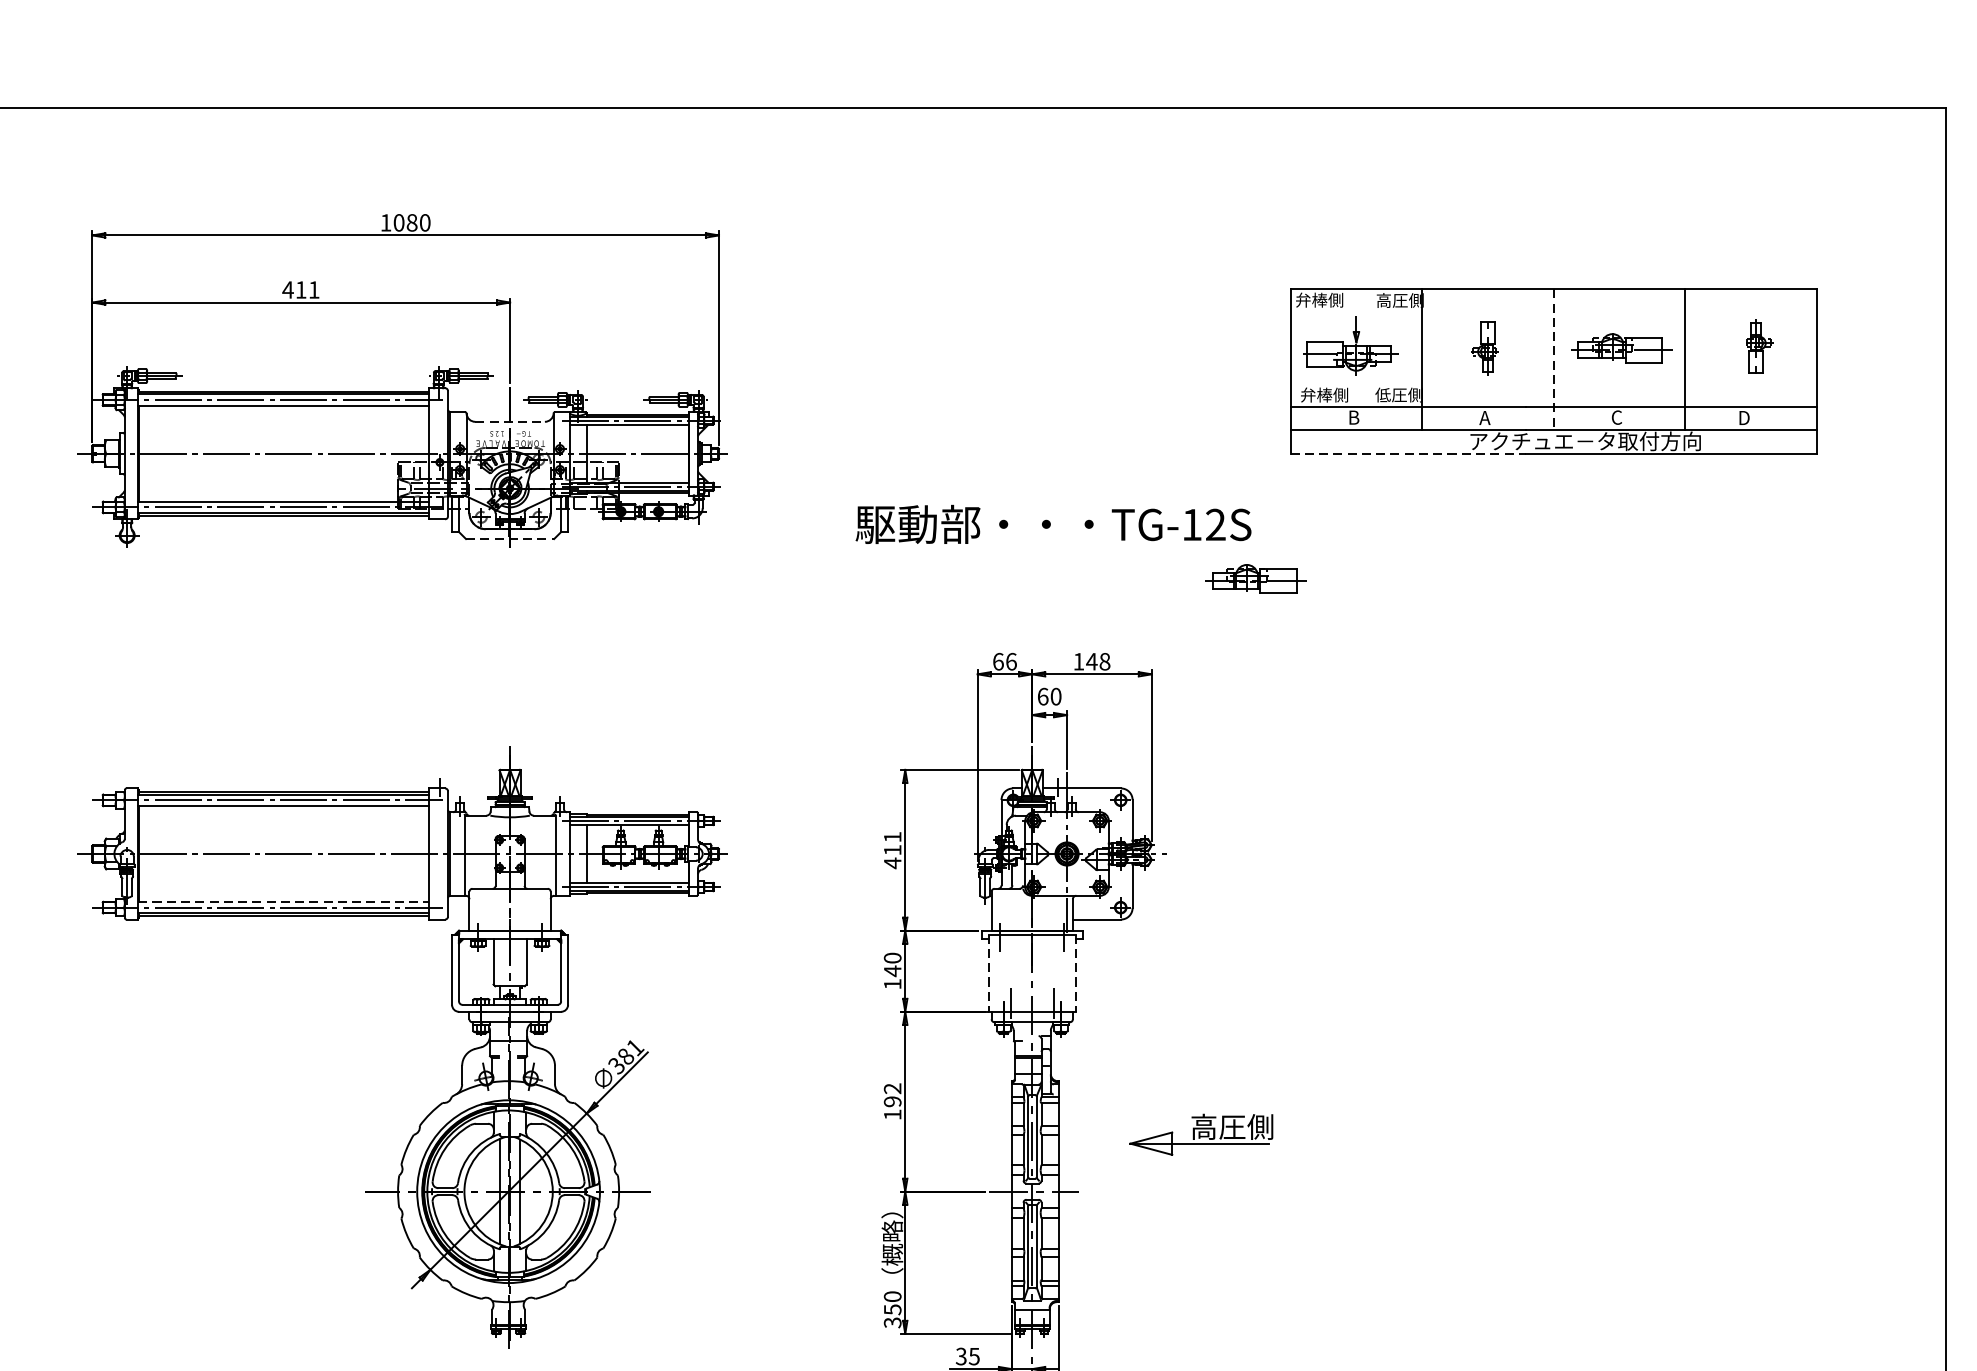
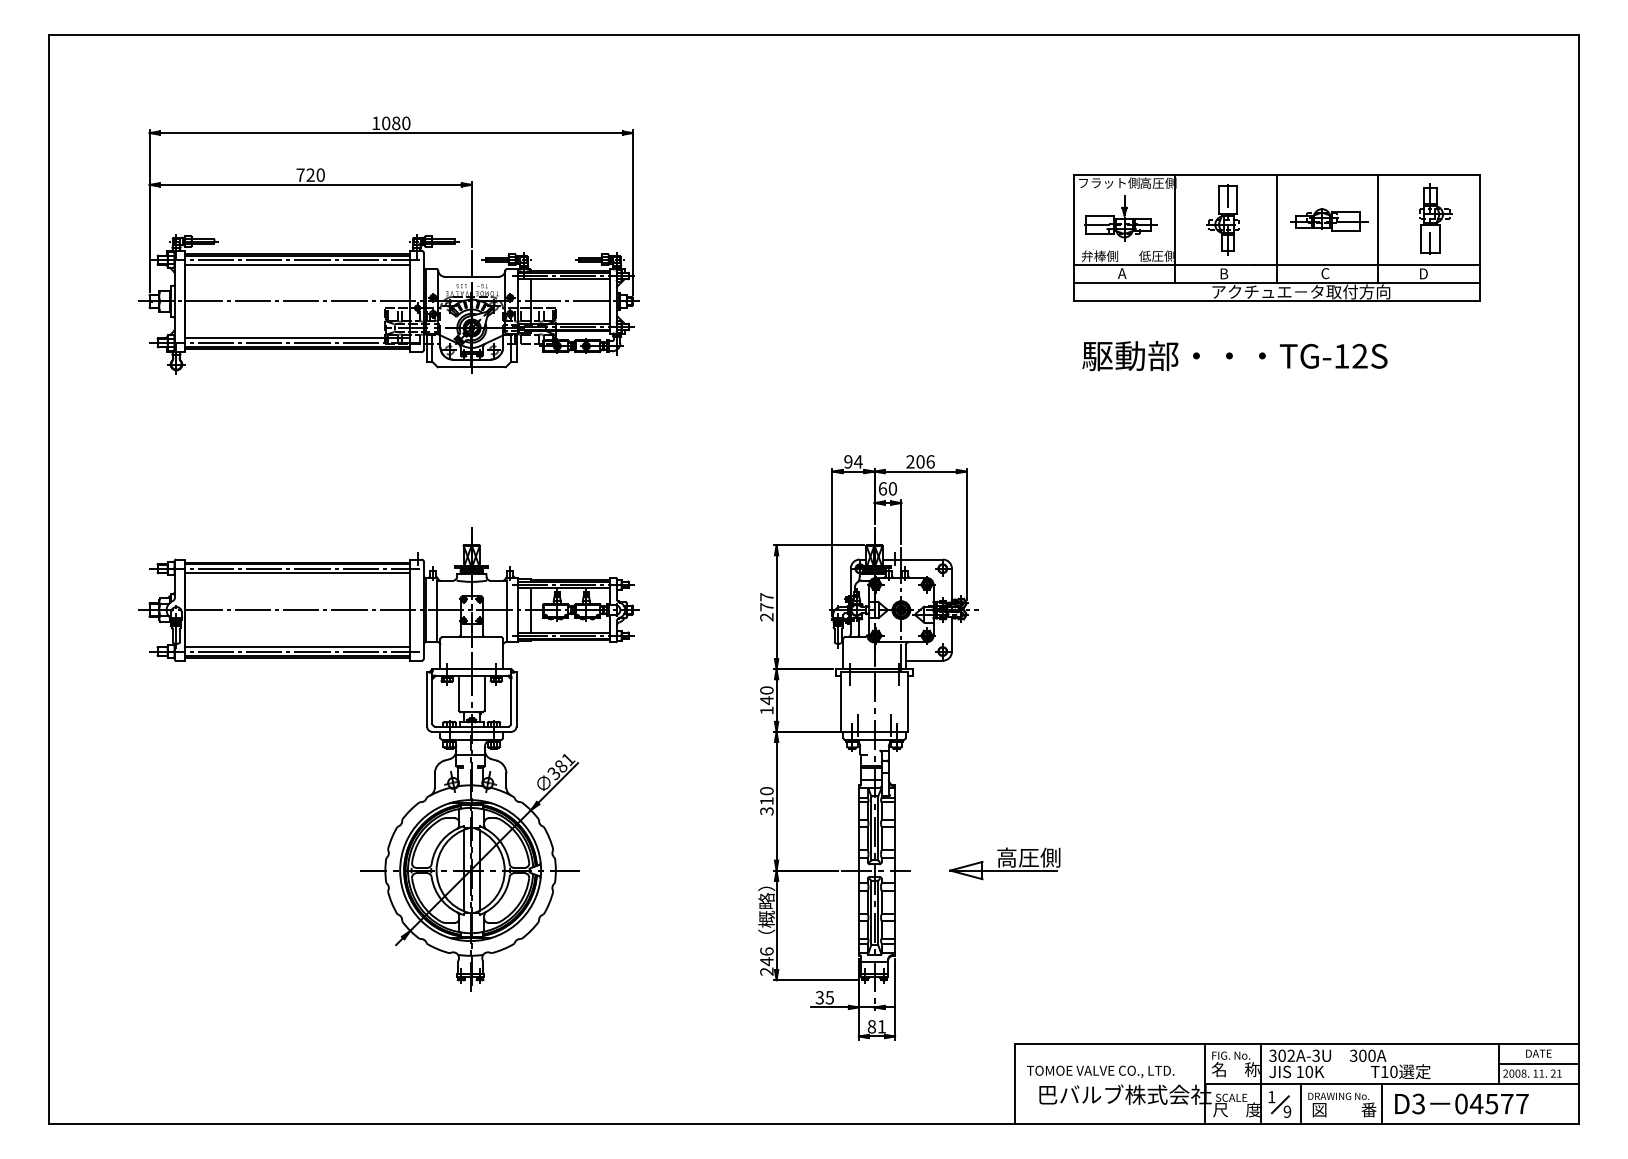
text: (300, 289) -> (310, 174), 411 -> 720
text: (1335, 299) -> (1108, 182), 弁棒側 -> フラット側
part: (1759, 346) -> (1435, 218), size x1.67
part: (1483, 347) -> (1222, 219), size x1.67
line: (1553, 360) -> (1276, 229), dashed -> solid
text: (1353, 417) -> (1122, 273), B -> A
text: (1484, 417) -> (1223, 273), A -> B
line: (509, 421) -> (471, 276), dashed -> solid
line: (1408, 453) -> (1164, 301), dashed -> solid
text: (1052, 525) -> (1234, 356), moved
line: (511, 539) -> (472, 367), dashed -> solid
part: (1256, 578) -> (1047, 397), removed
text: (1005, 661) -> (853, 461), 66 -> 94
text: (1091, 661) -> (920, 461), 148 -> 206
text: (892, 850) -> (766, 607), 411 -> 277
line: (284, 902) -> (297, 647), dashed -> solid
line: (988, 973) -> (840, 702), dashed -> solid
line: (1076, 973) -> (908, 702), dashed -> solid
text: (892, 1102) -> (766, 801), 192 -> 310
part: (1200, 1134) -> (1004, 863), moved
text: (892, 1309) -> (766, 961), 350 -> 246

